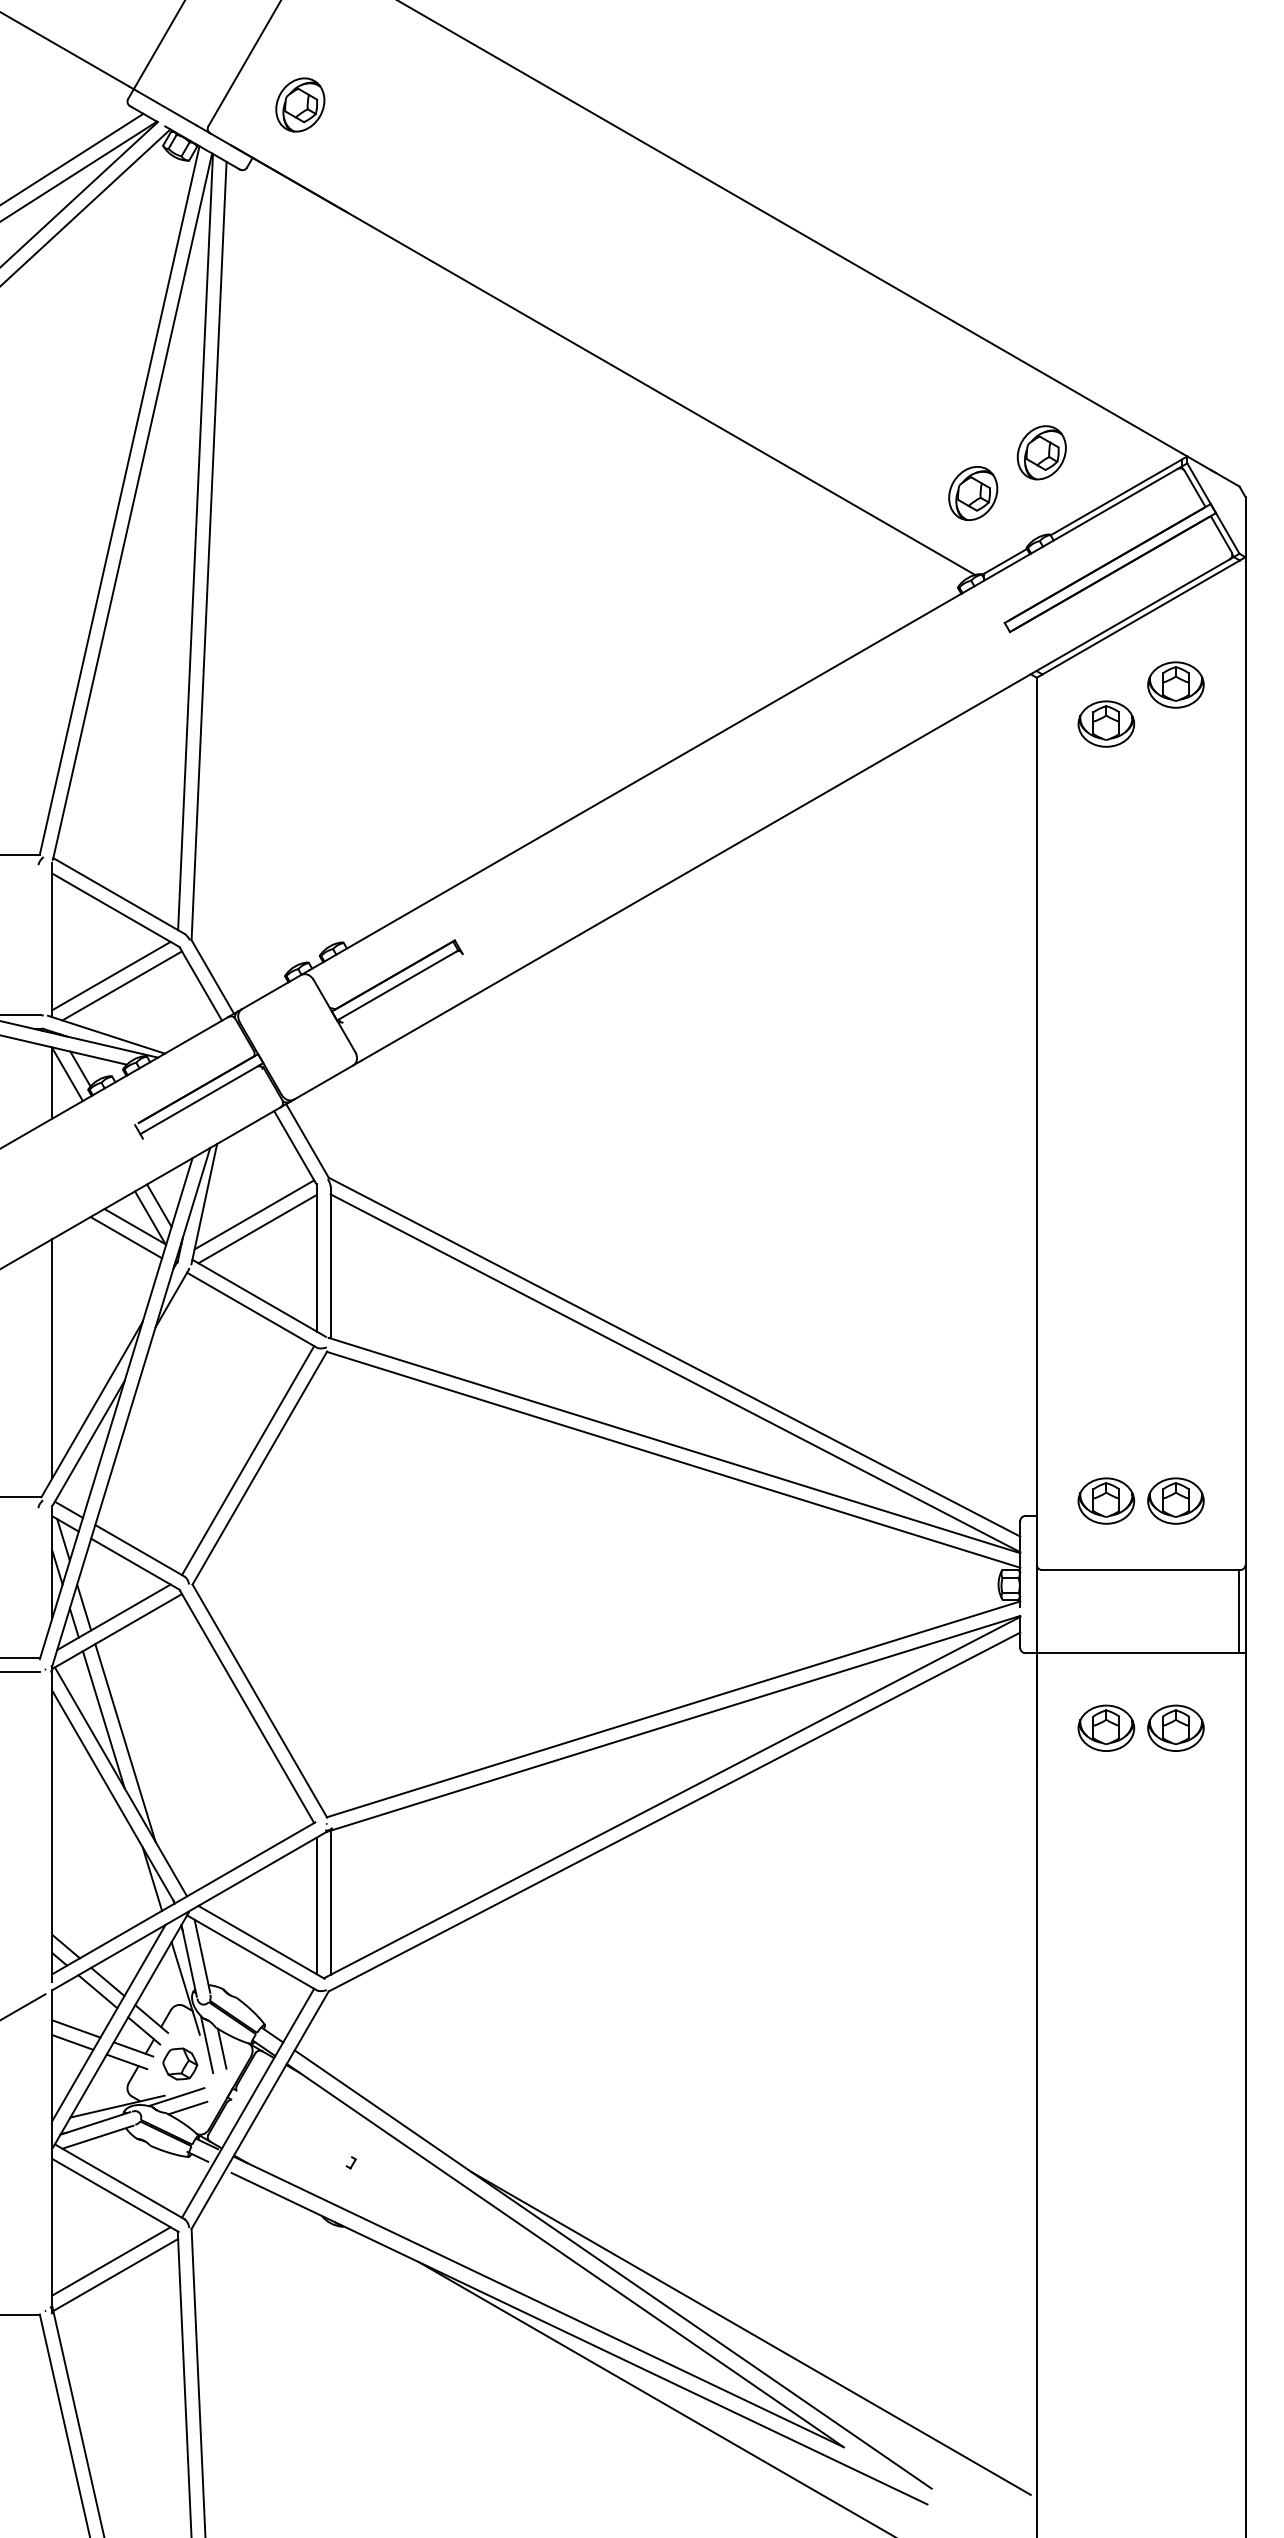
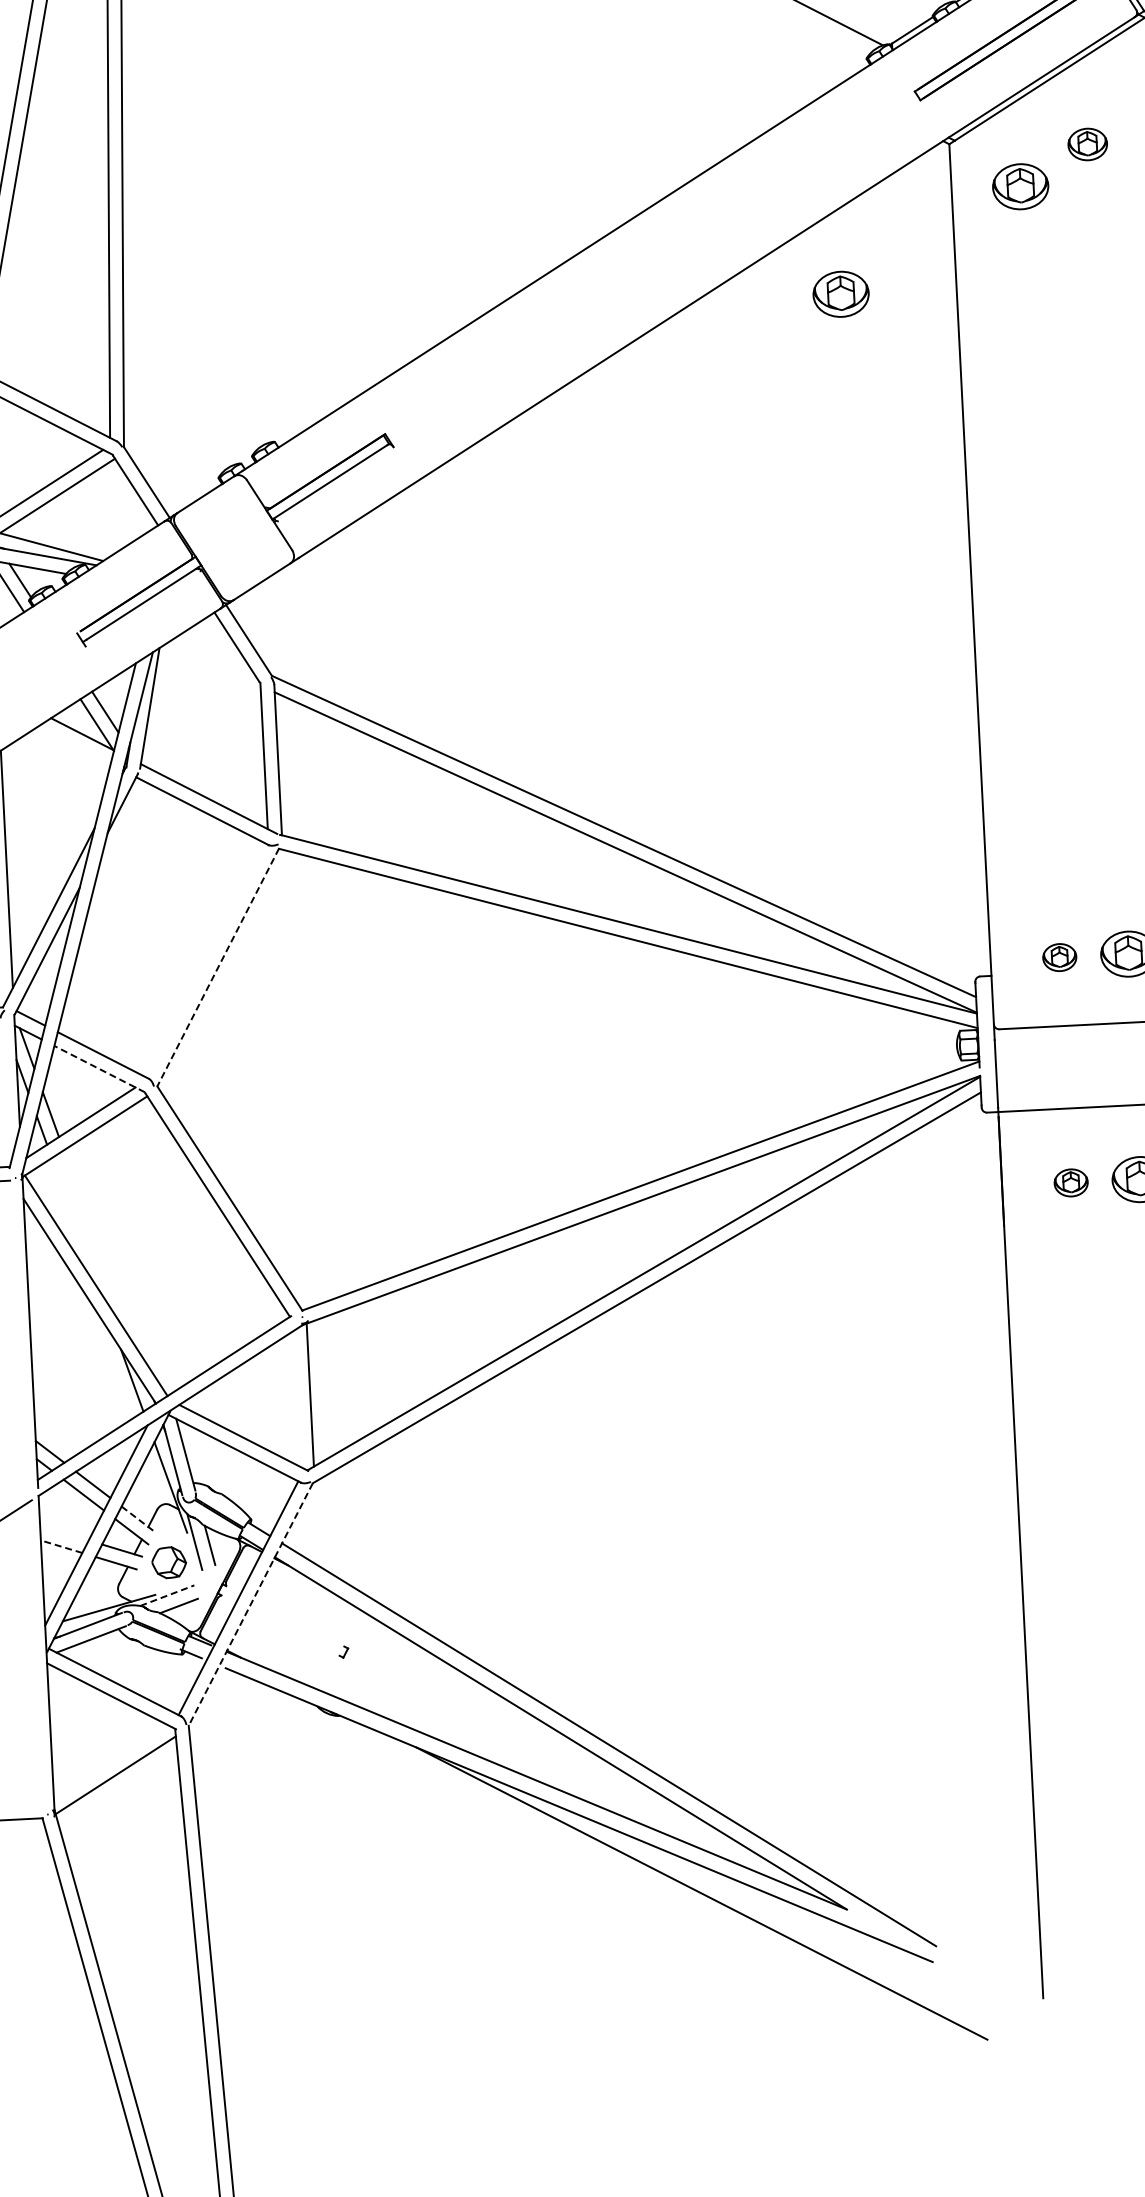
part: (1175, 684) -> (1087, 144), size x0.7
part: (920, 822) -> (841, 293), added
line: (254, 1214) -> (200, 716), removed
line: (257, 1228) -> (203, 729), removed
line: (126, 1237) -> (74, 745), removed
line: (248, 1460) -> (206, 960), removed
line: (259, 1468) -> (217, 967), solid -> dashed
part: (1106, 1500) -> (1059, 957), size x0.6
line: (135, 1564) -> (99, 1069), solid -> dashed
line: (103, 1719) -> (75, 1224), removed
part: (1106, 1727) -> (1071, 1182), size x0.6
line: (125, 1742) -> (98, 1246), removed
line: (316, 1905) -> (296, 1398), removed
line: (152, 2019) -> (139, 1519), solid -> dashed
line: (76, 2028) -> (64, 1532), removed
line: (72, 2042) -> (61, 1546), solid -> dashed
line: (177, 2096) -> (168, 1595), solid -> dashed
line: (259, 2110) -> (250, 1604), solid -> dashed
line: (111, 2261) -> (110, 1762), removed
line: (750, 2332) -> (748, 1800), removed

